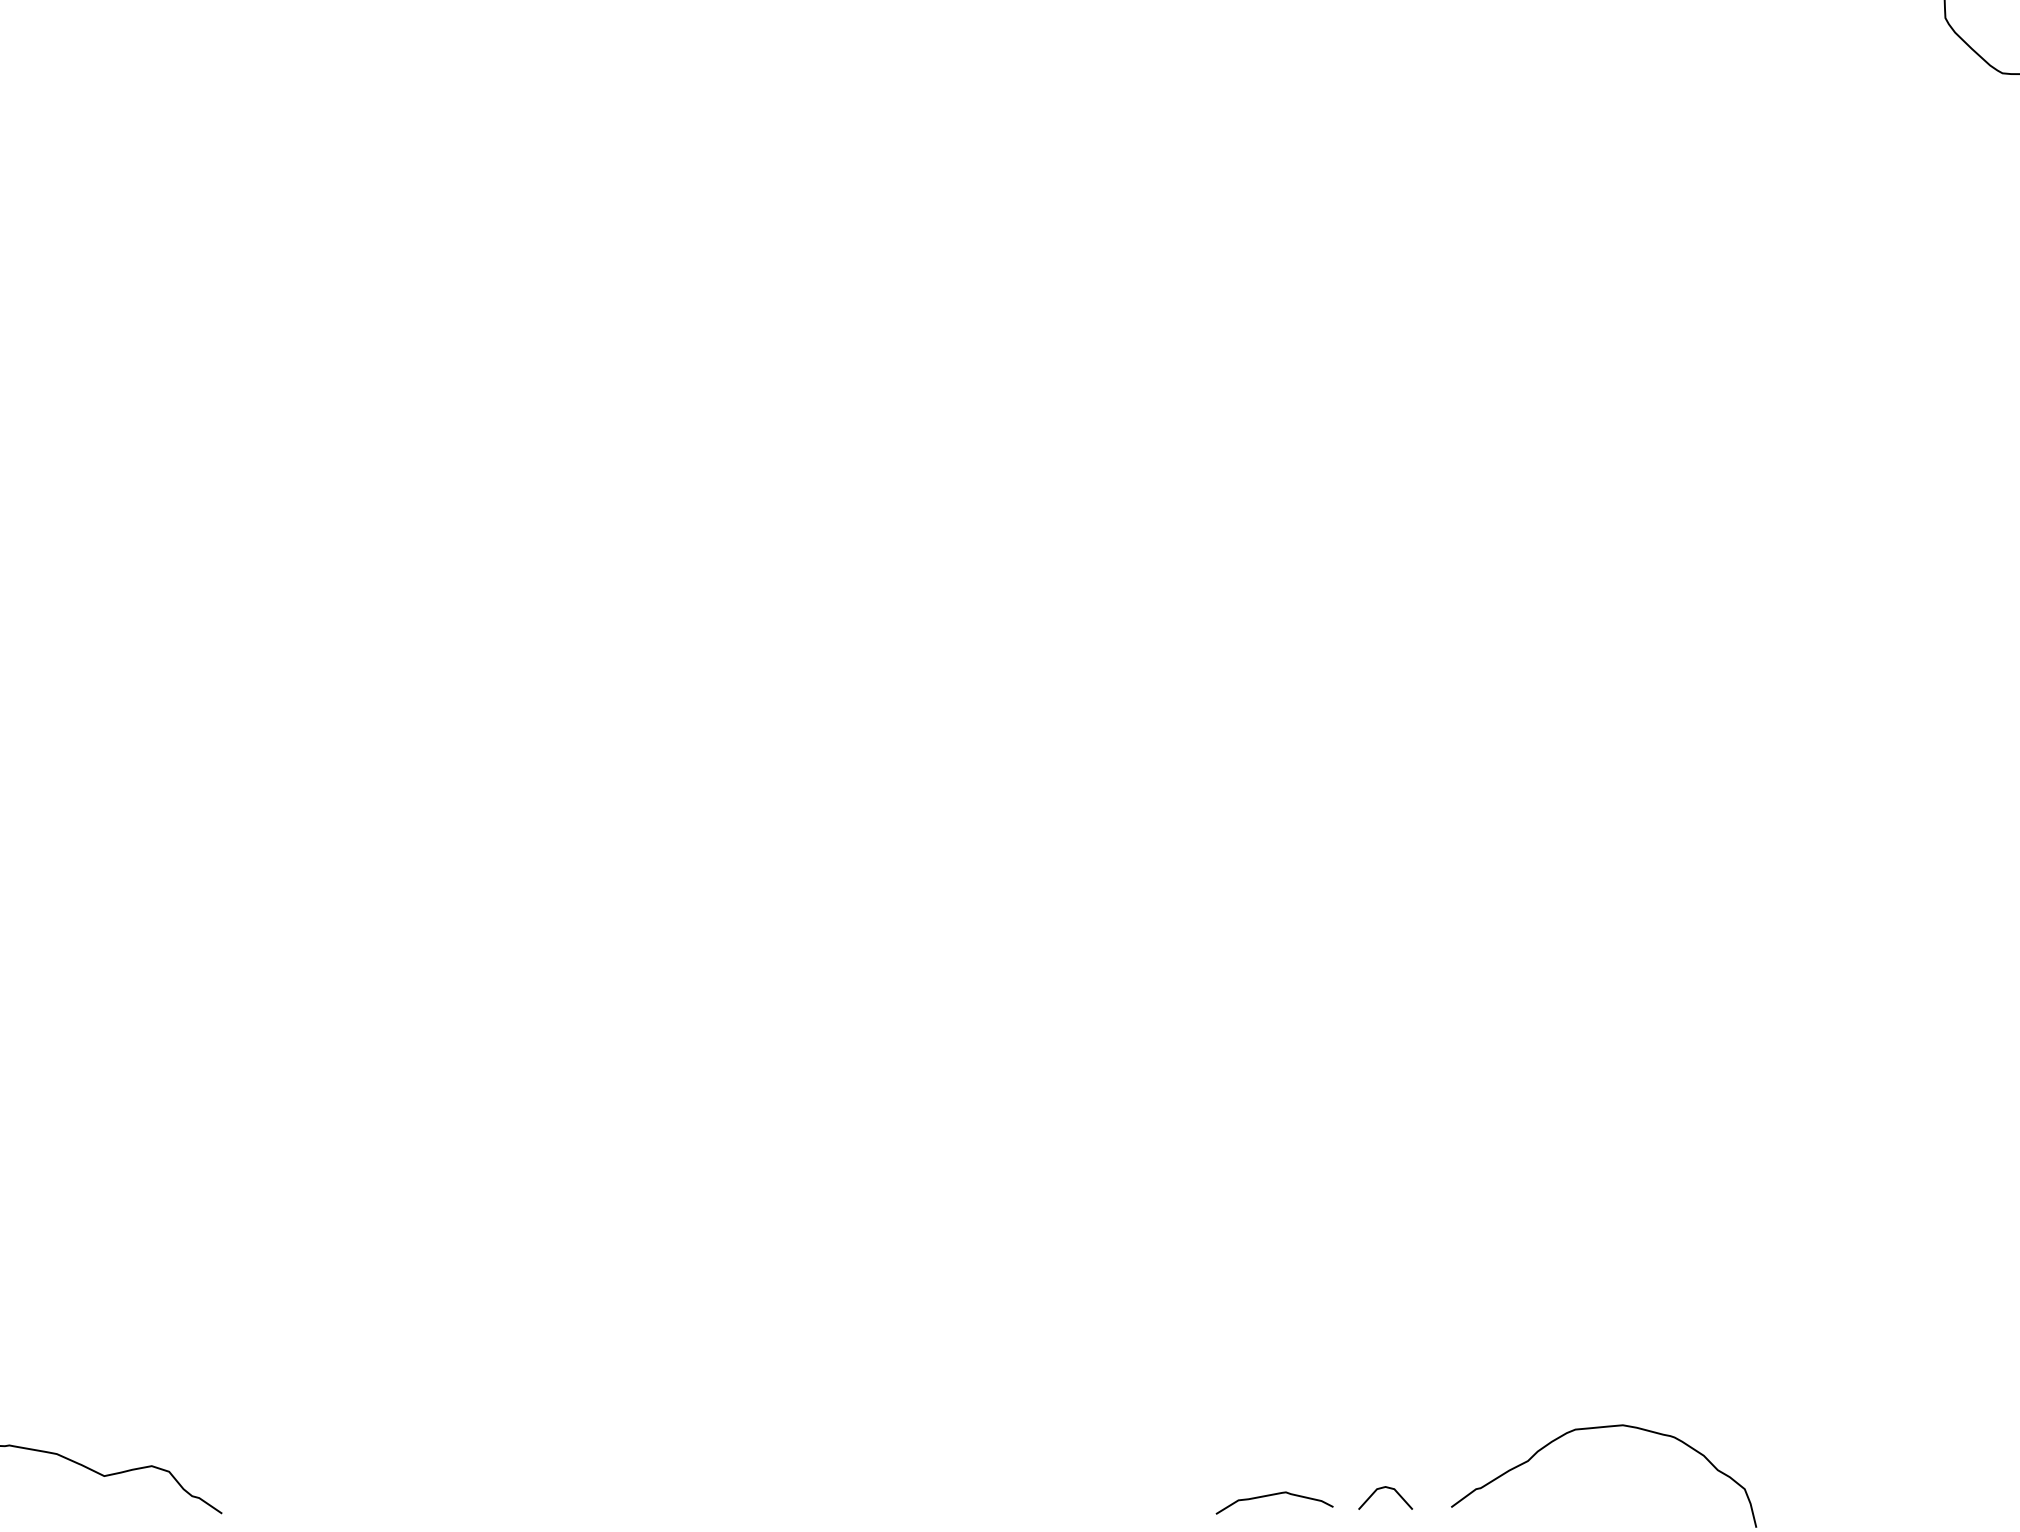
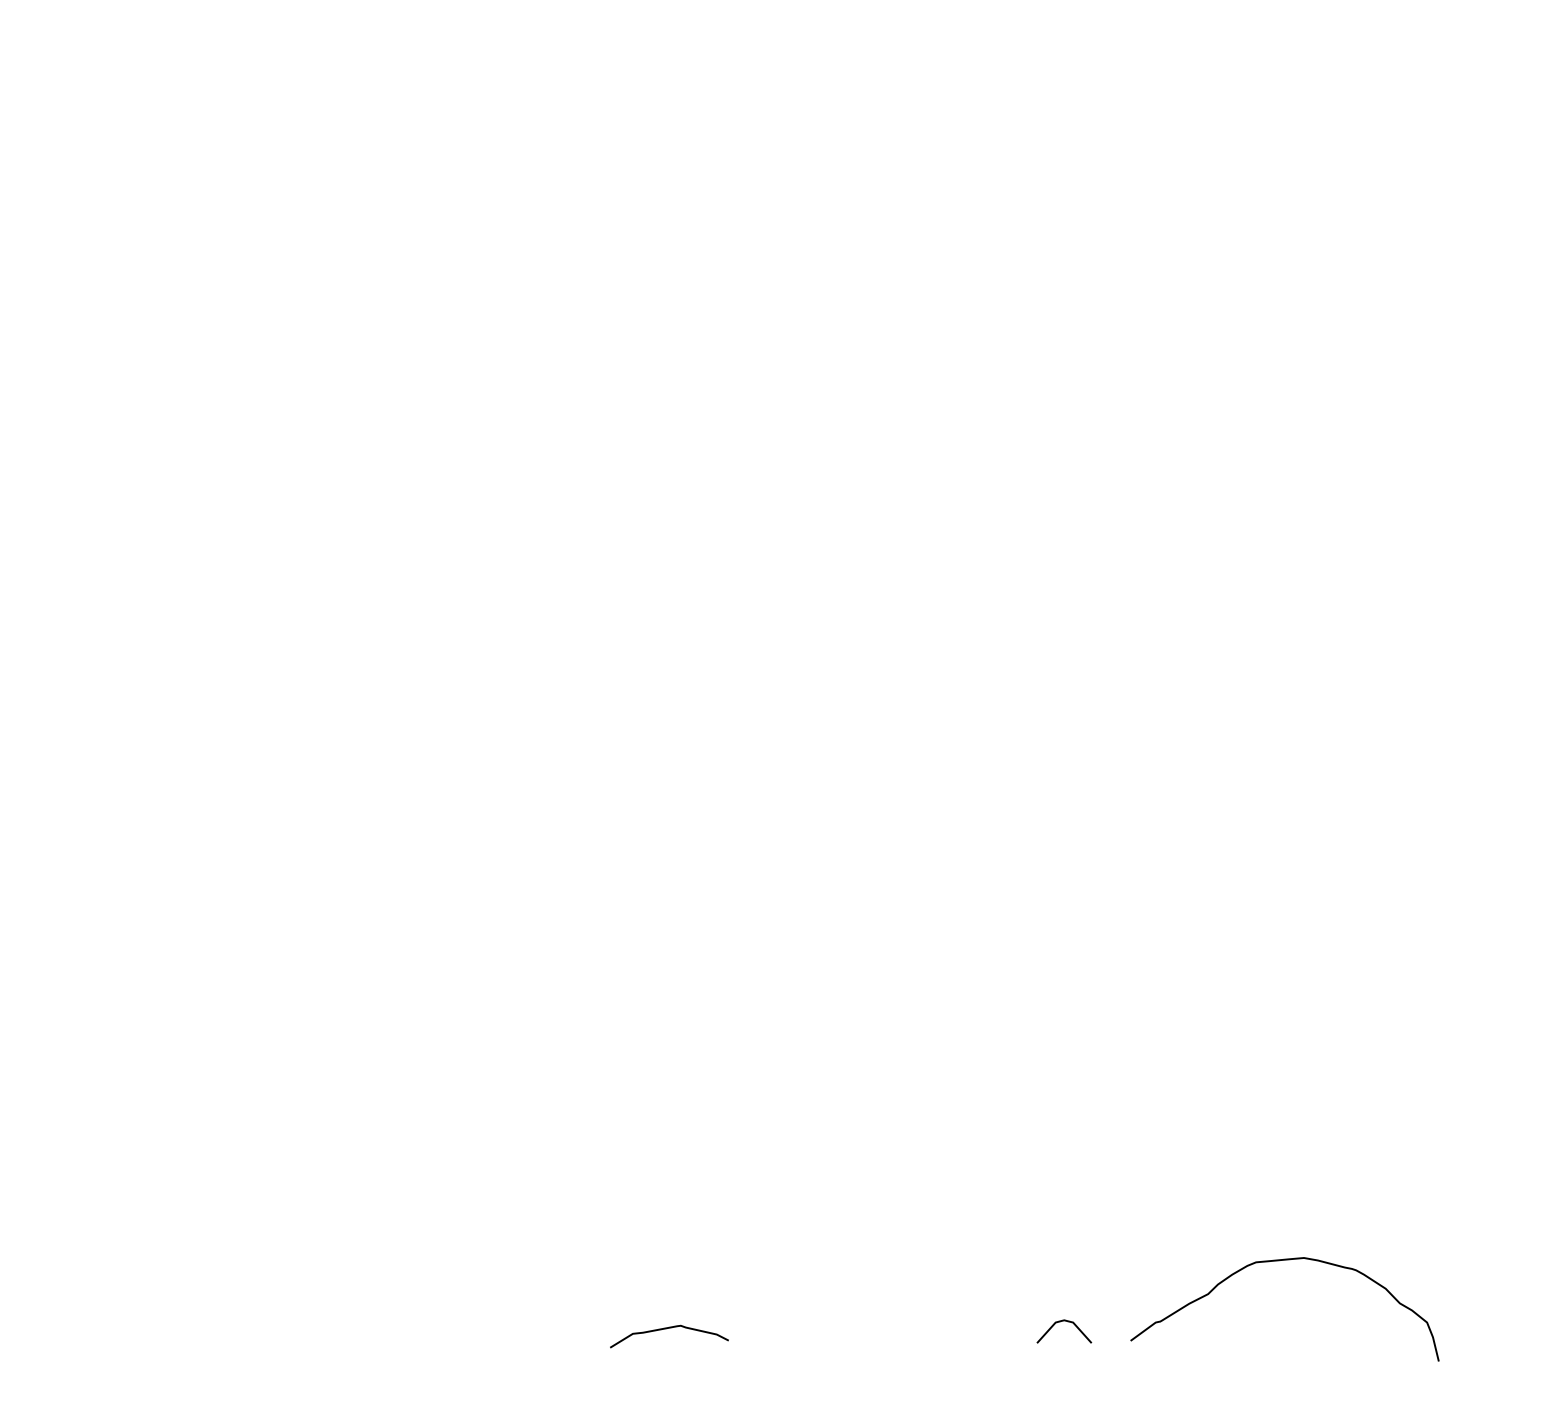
curve: (1274, 1495) -> (669, 1328), moved

